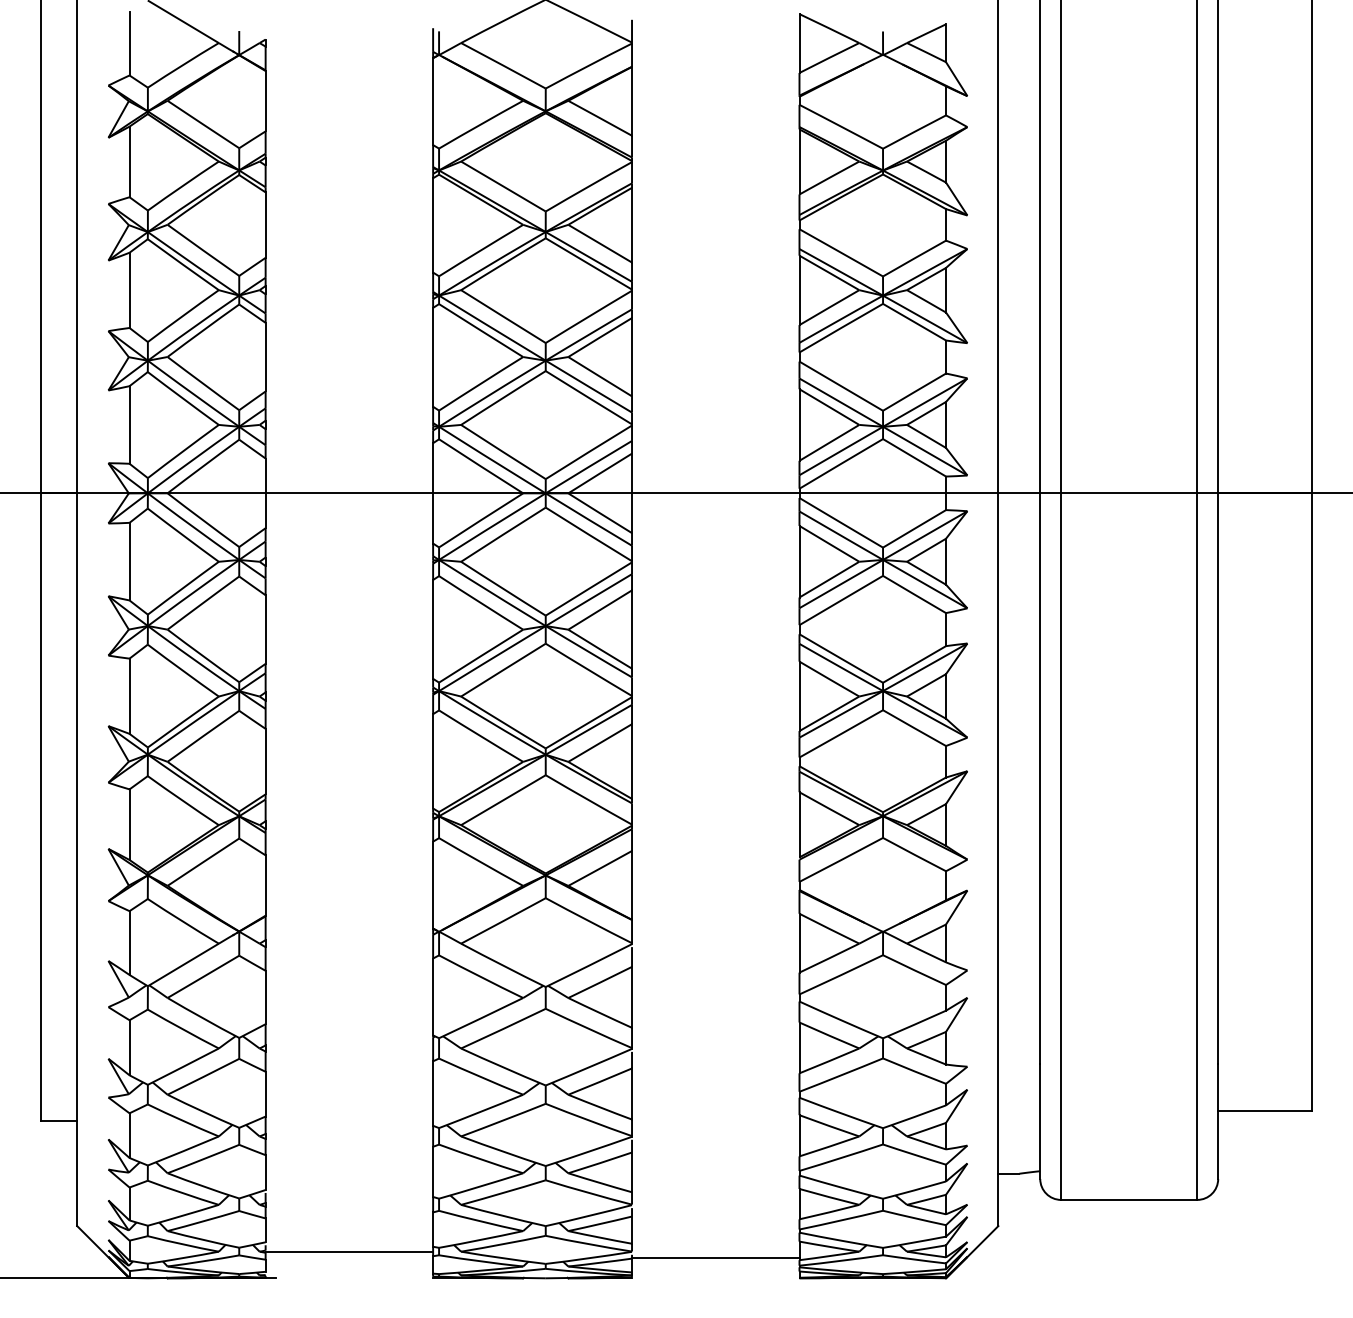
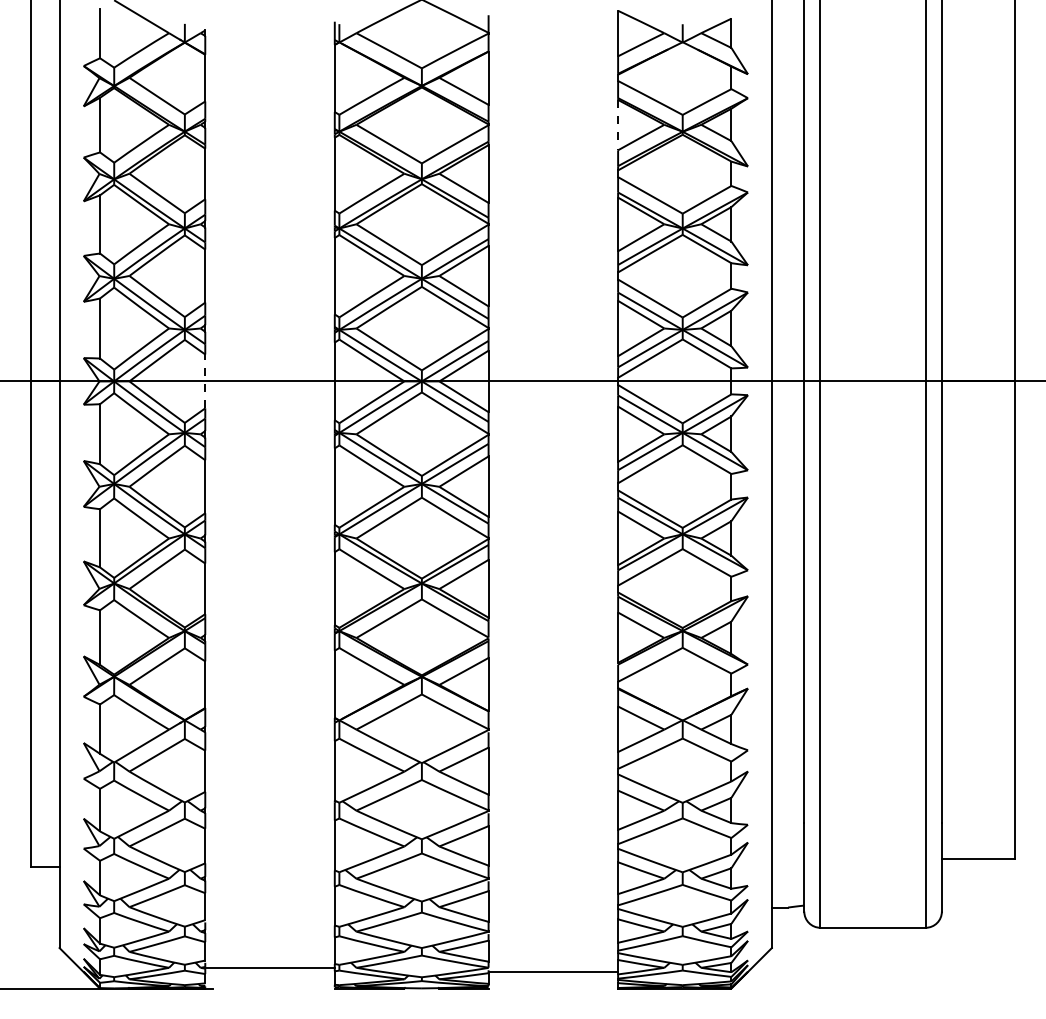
line: (799, 161) -> (618, 124), solid -> dashed
line: (265, 493) -> (205, 381), solid -> dashed

